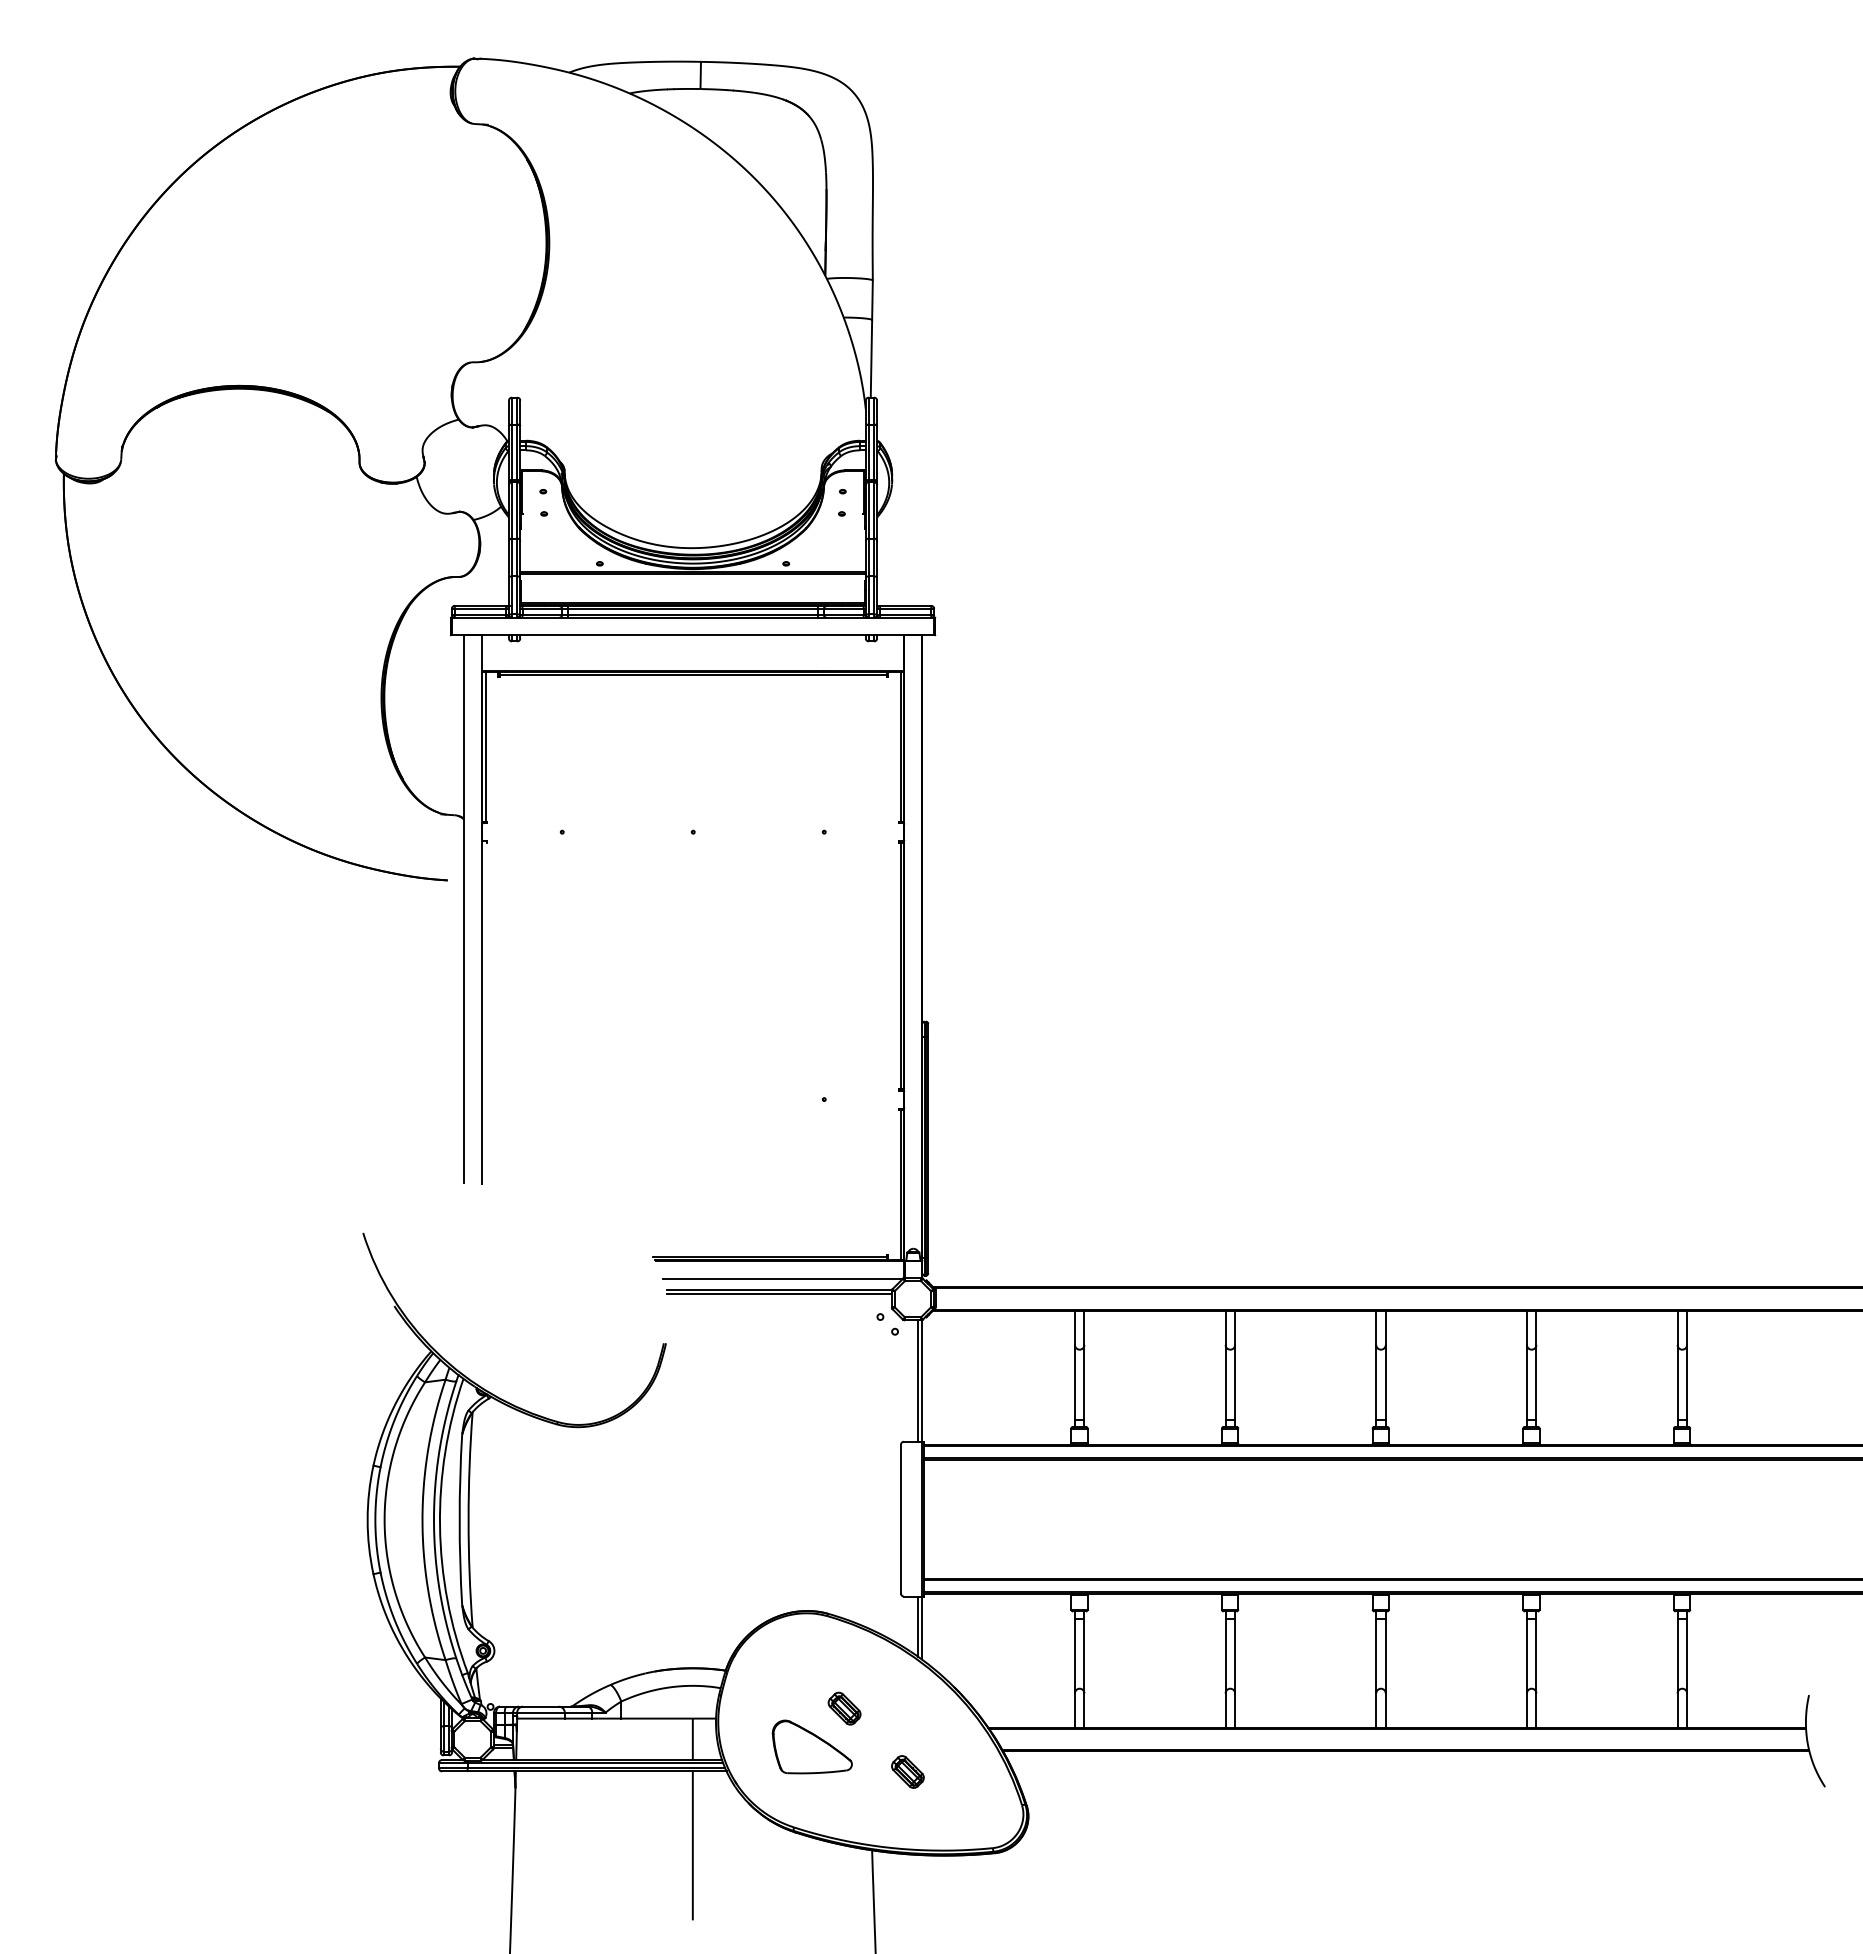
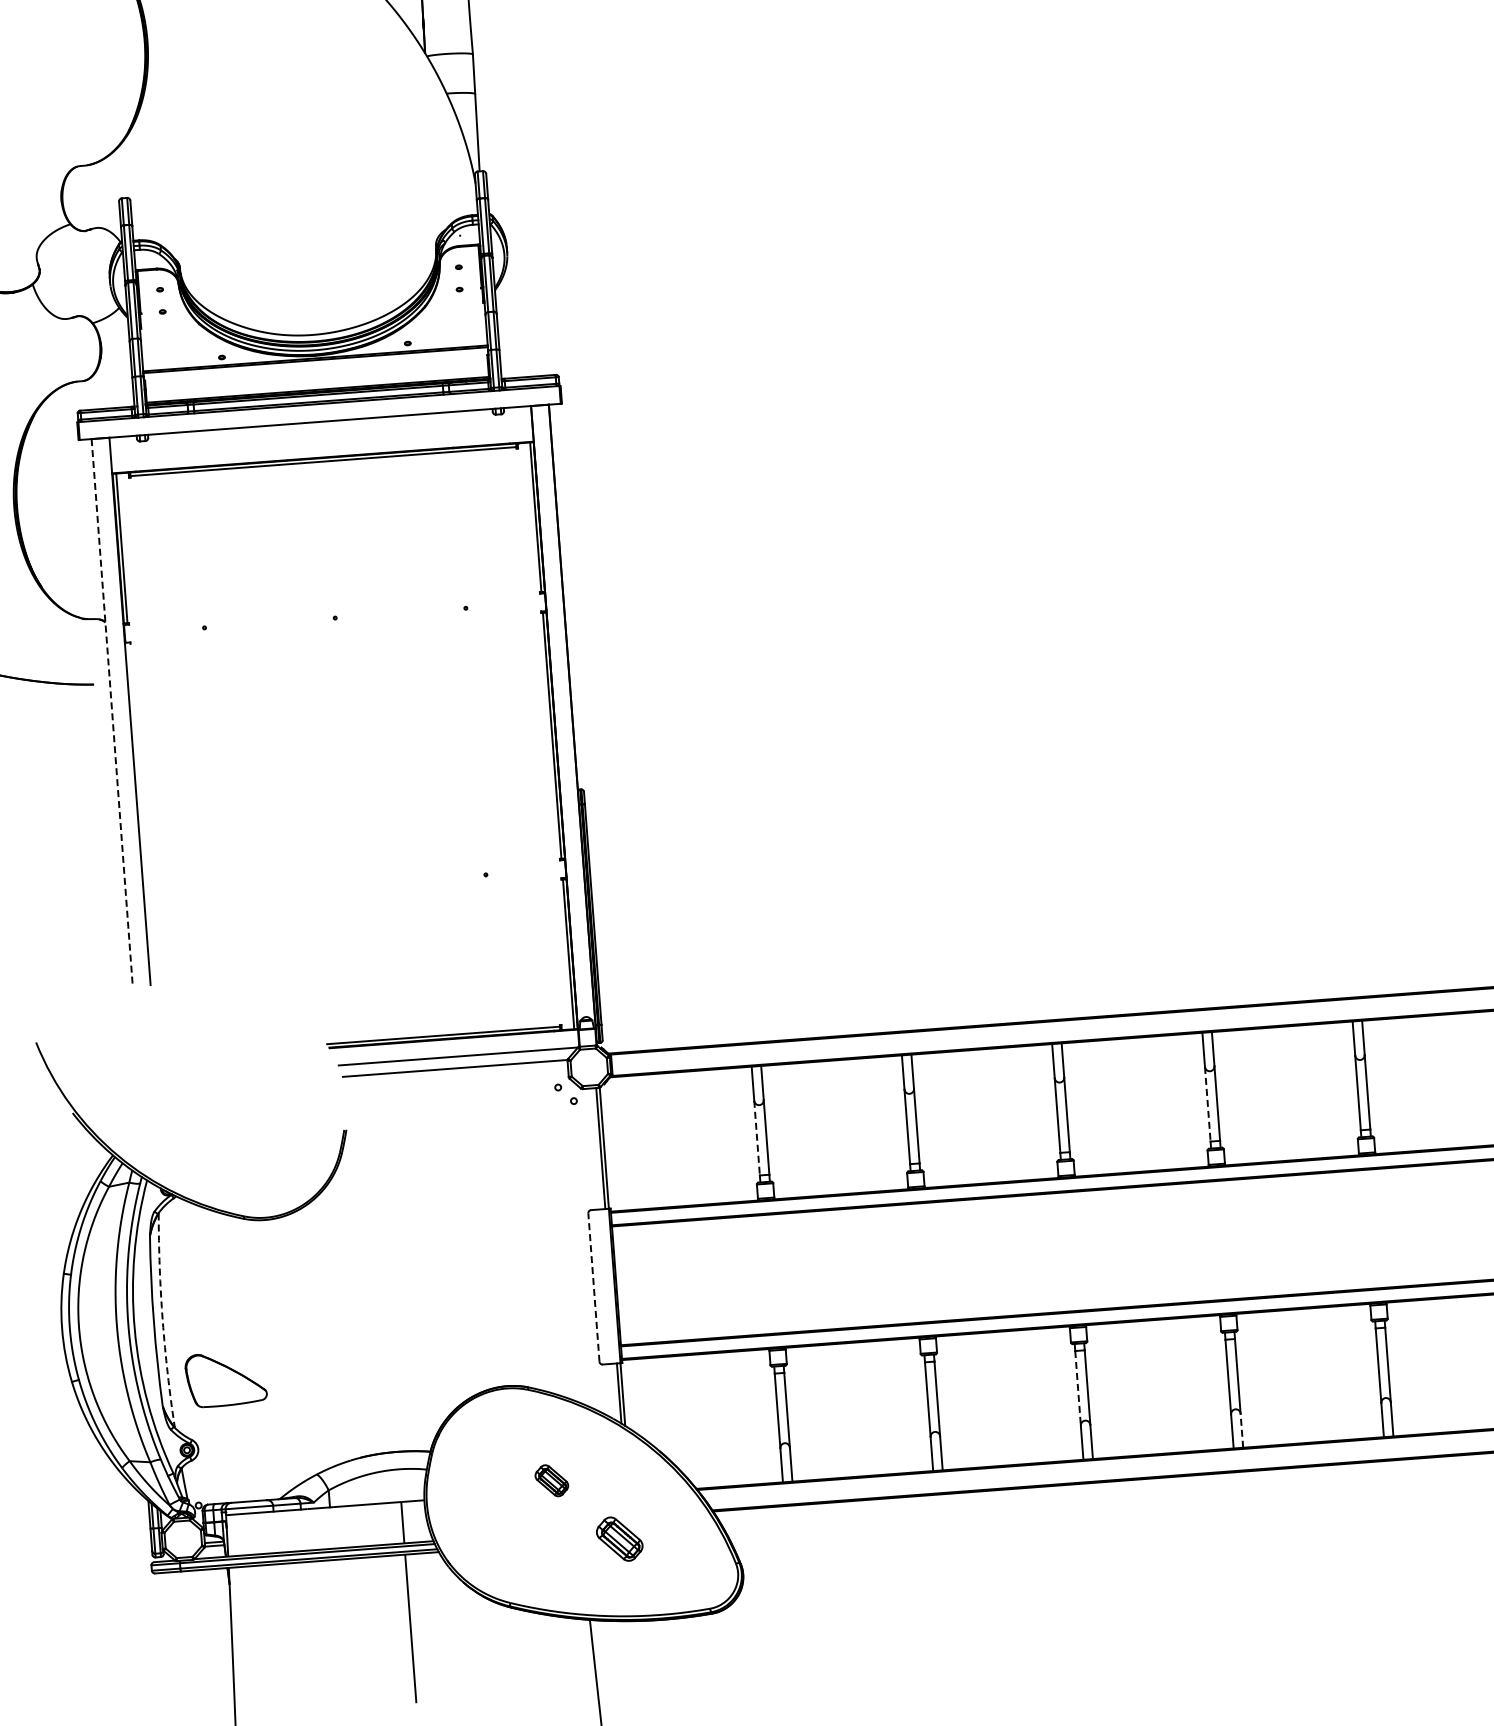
line: (463, 909) -> (111, 712), solid -> dashed
line: (779, 1293) -> (455, 1071), removed
line: (1074, 1382) -> (756, 1138), solid -> dashed
line: (1526, 1382) -> (1207, 1104), solid -> dashed
line: (901, 1518) -> (594, 1286), solid -> dashed
arc: (468, 1519) -> (162, 1320), solid -> dashed
line: (1376, 1656) -> (1078, 1388), solid -> dashed
line: (1536, 1709) -> (1241, 1429), solid -> dashed
part: (811, 1746) -> (225, 1378), moved
part: (907, 1771) -> (619, 1538), size x1.4

